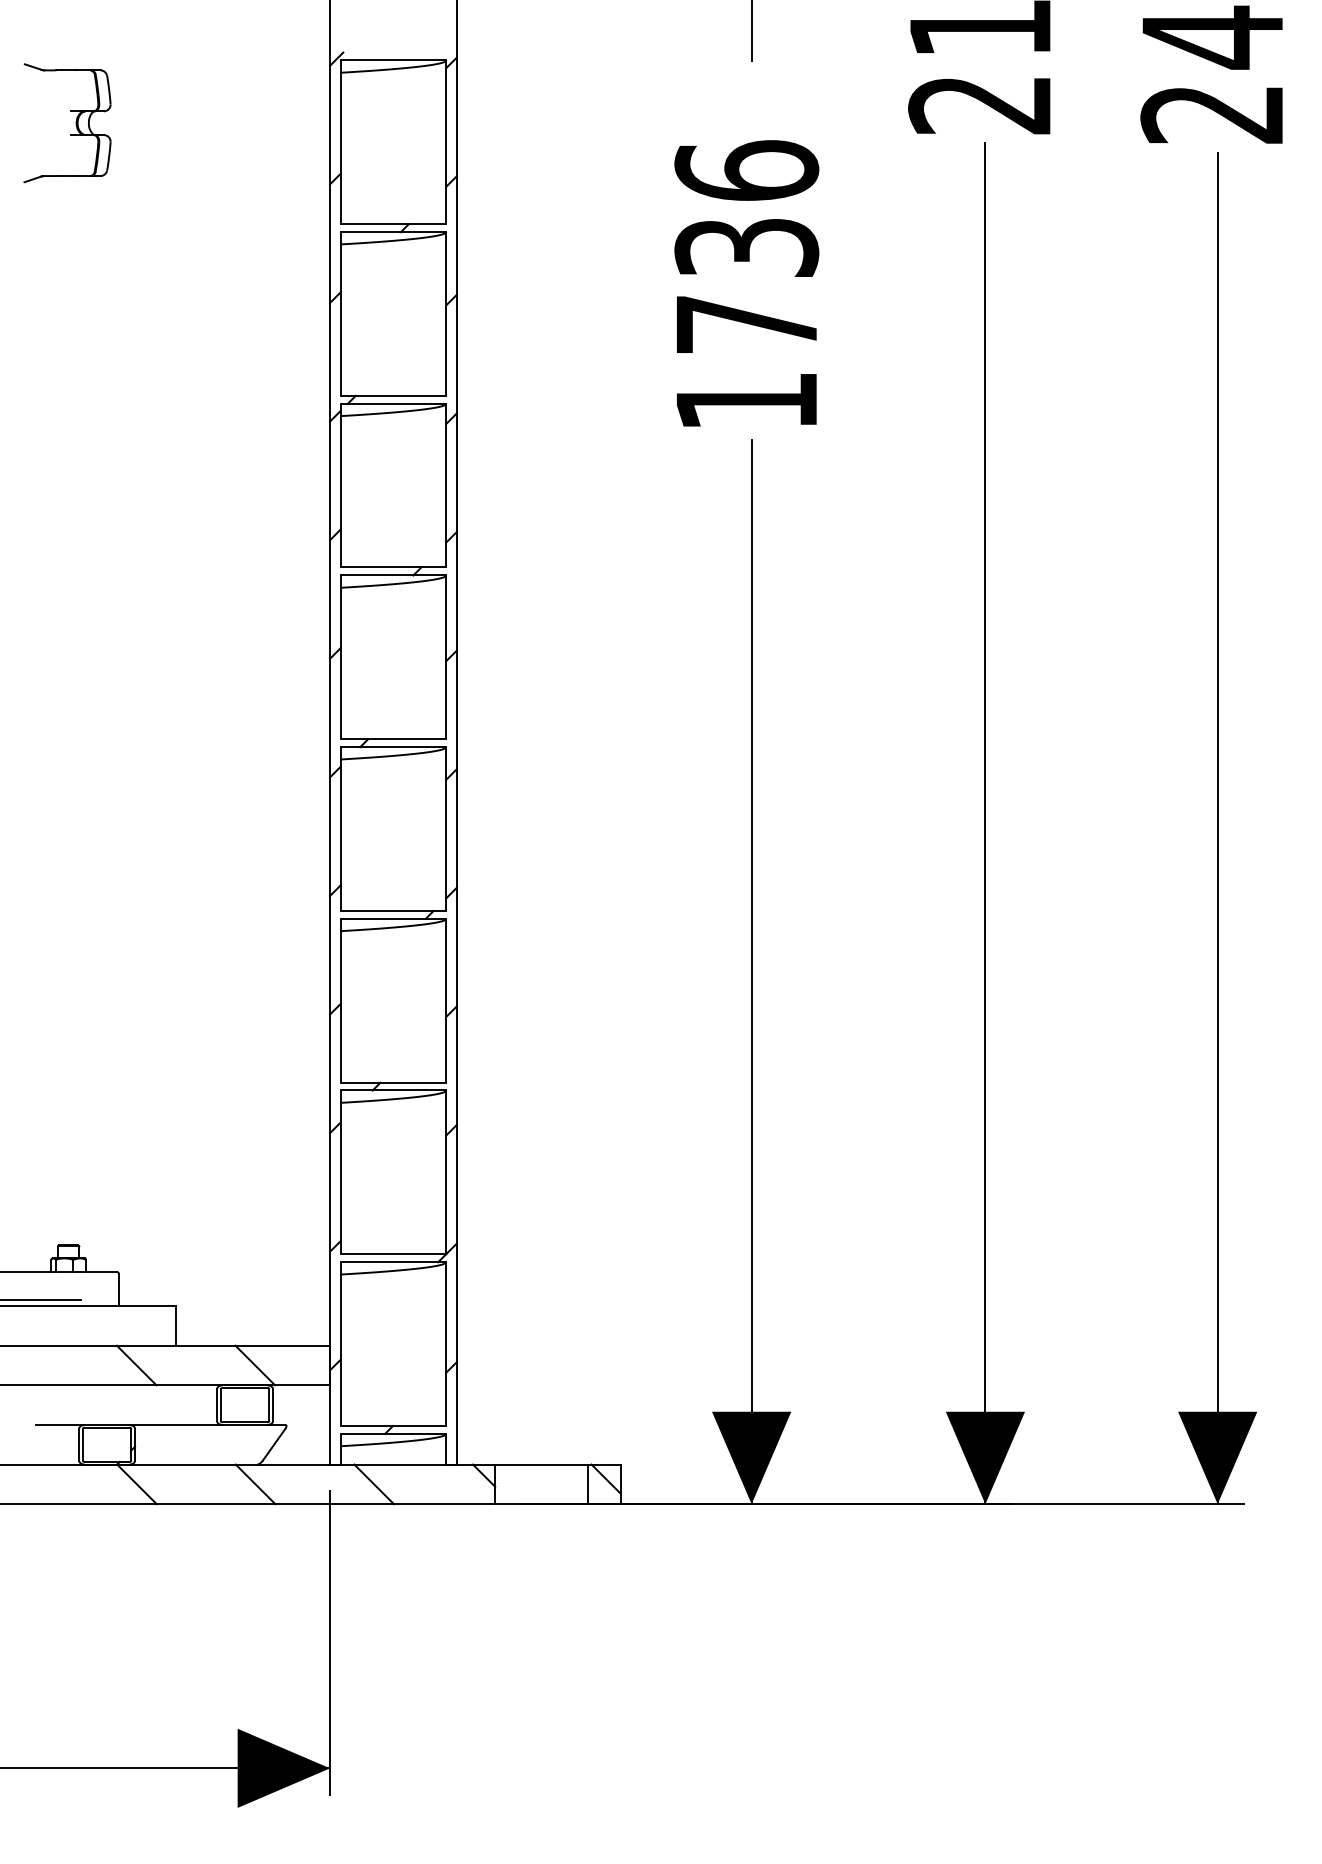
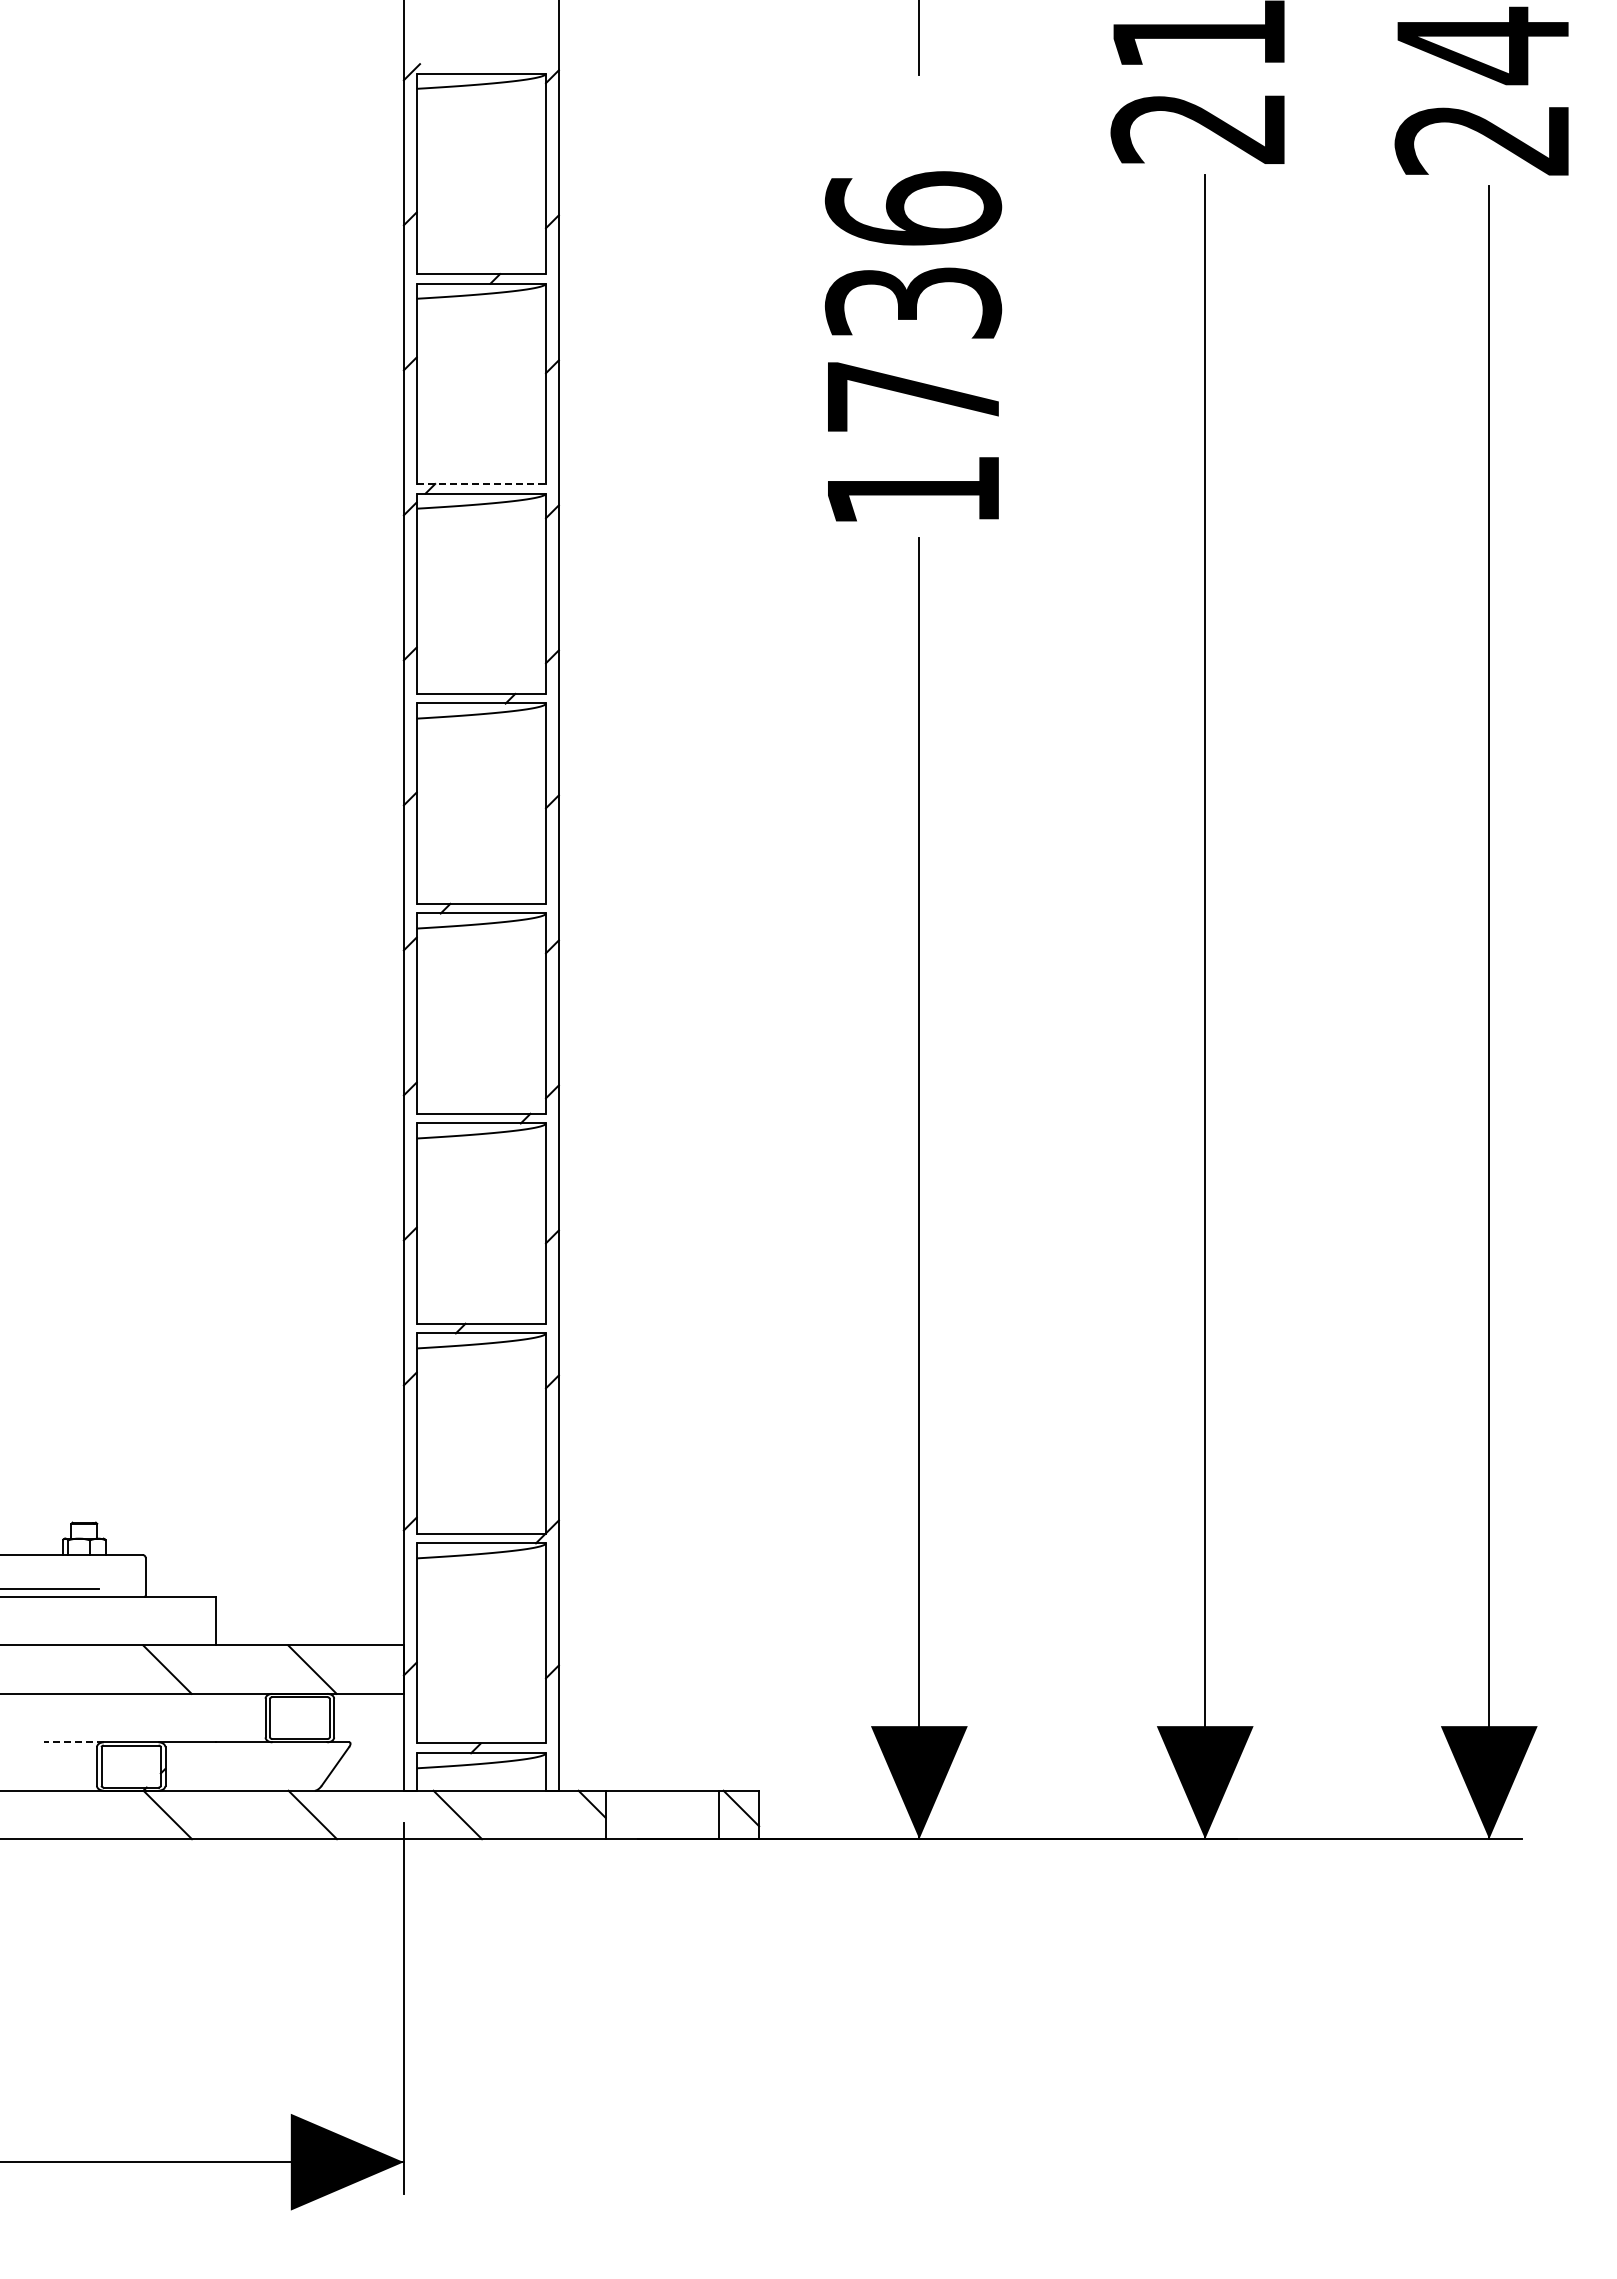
part: (76, 123) -> (93, 150), removed
line: (393, 395) -> (481, 483), solid -> dashed
line: (60, 1425) -> (74, 1742), solid -> dashed

